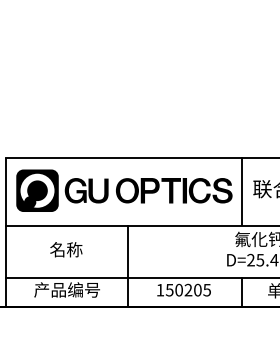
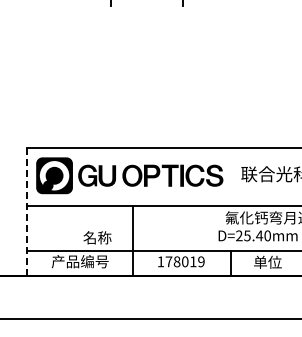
line: (241, 191) -> (231, 176), removed
line: (6, 232) -> (27, 211), solid -> dashed
text: (66, 249) -> (97, 237), moved
text: (187, 289) -> (184, 261), 150205 -> 178019

